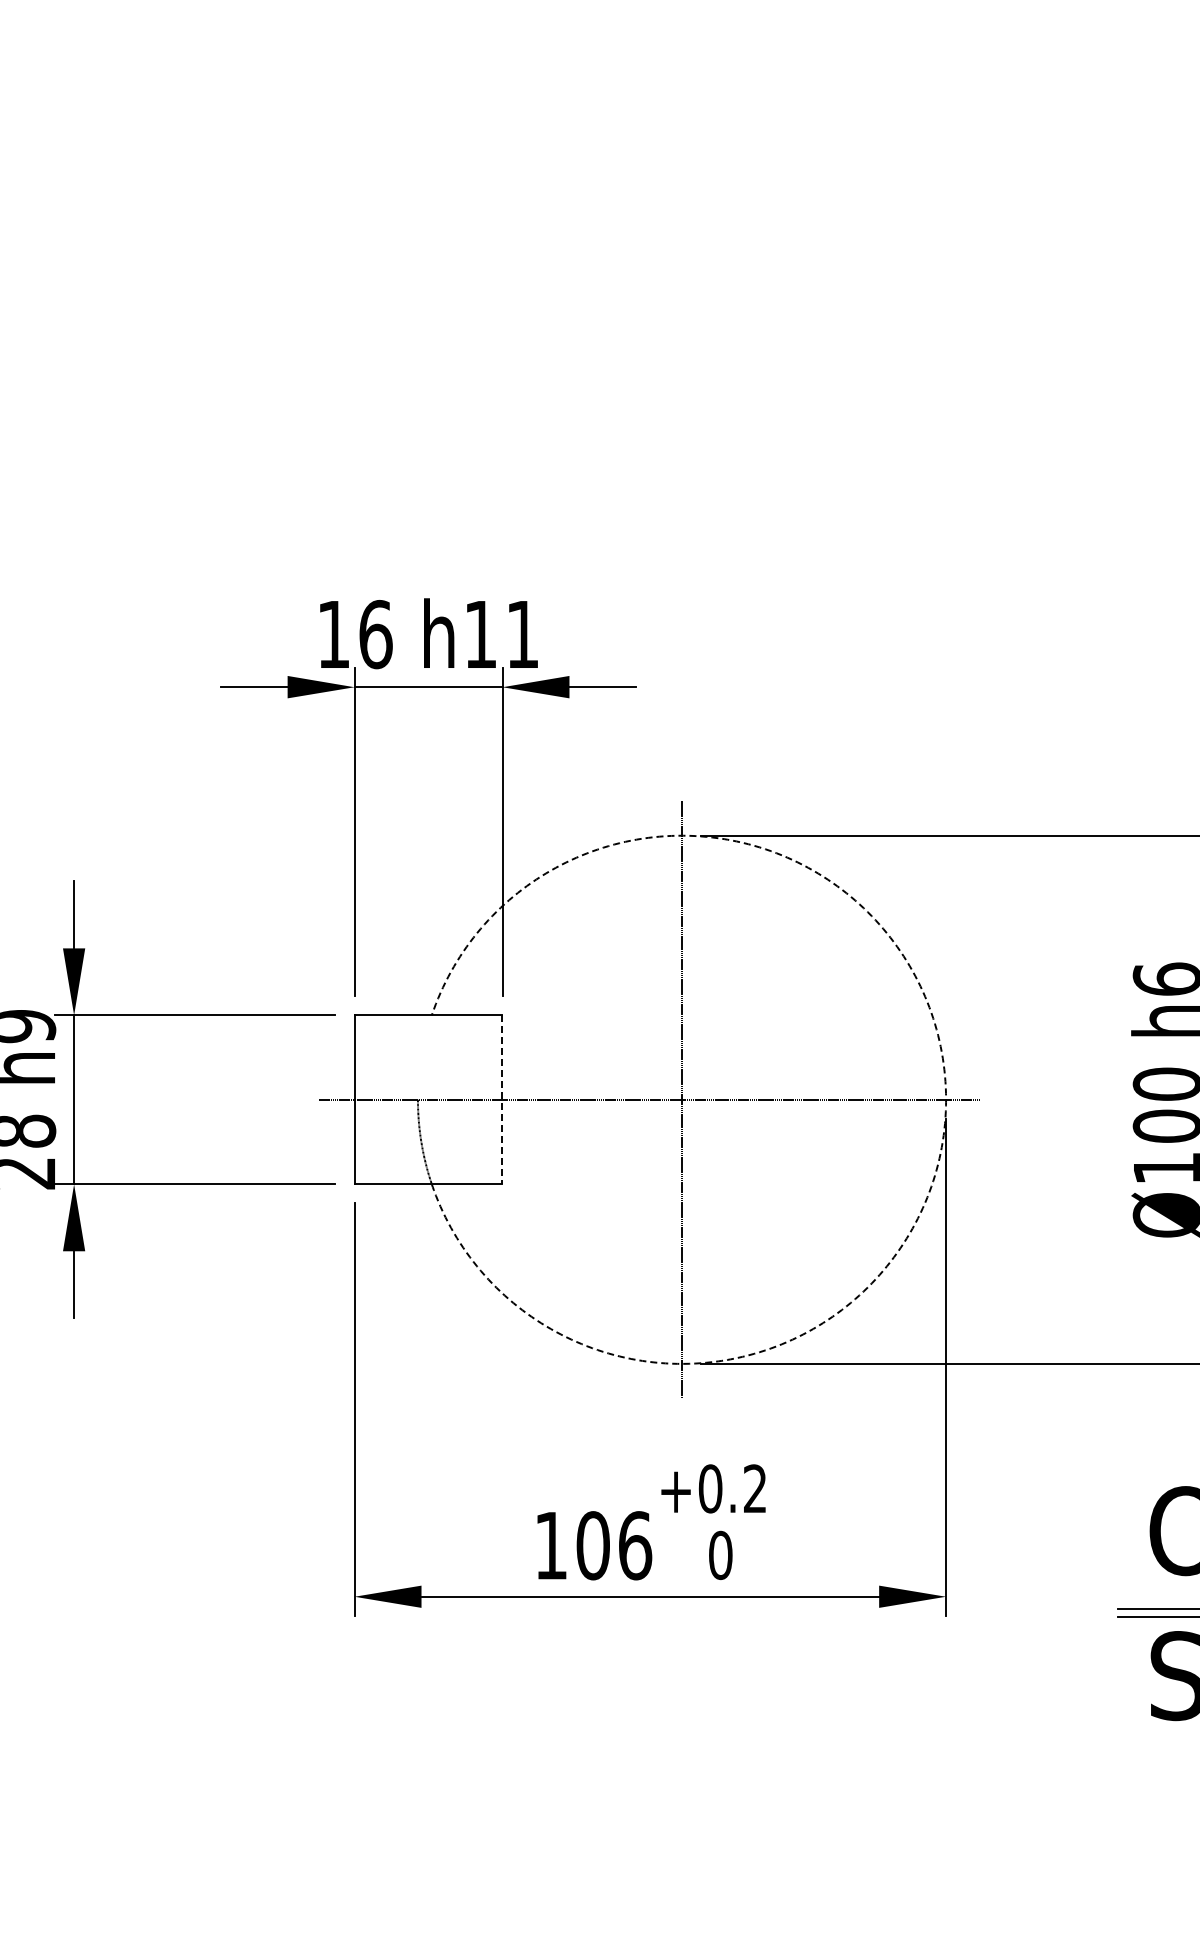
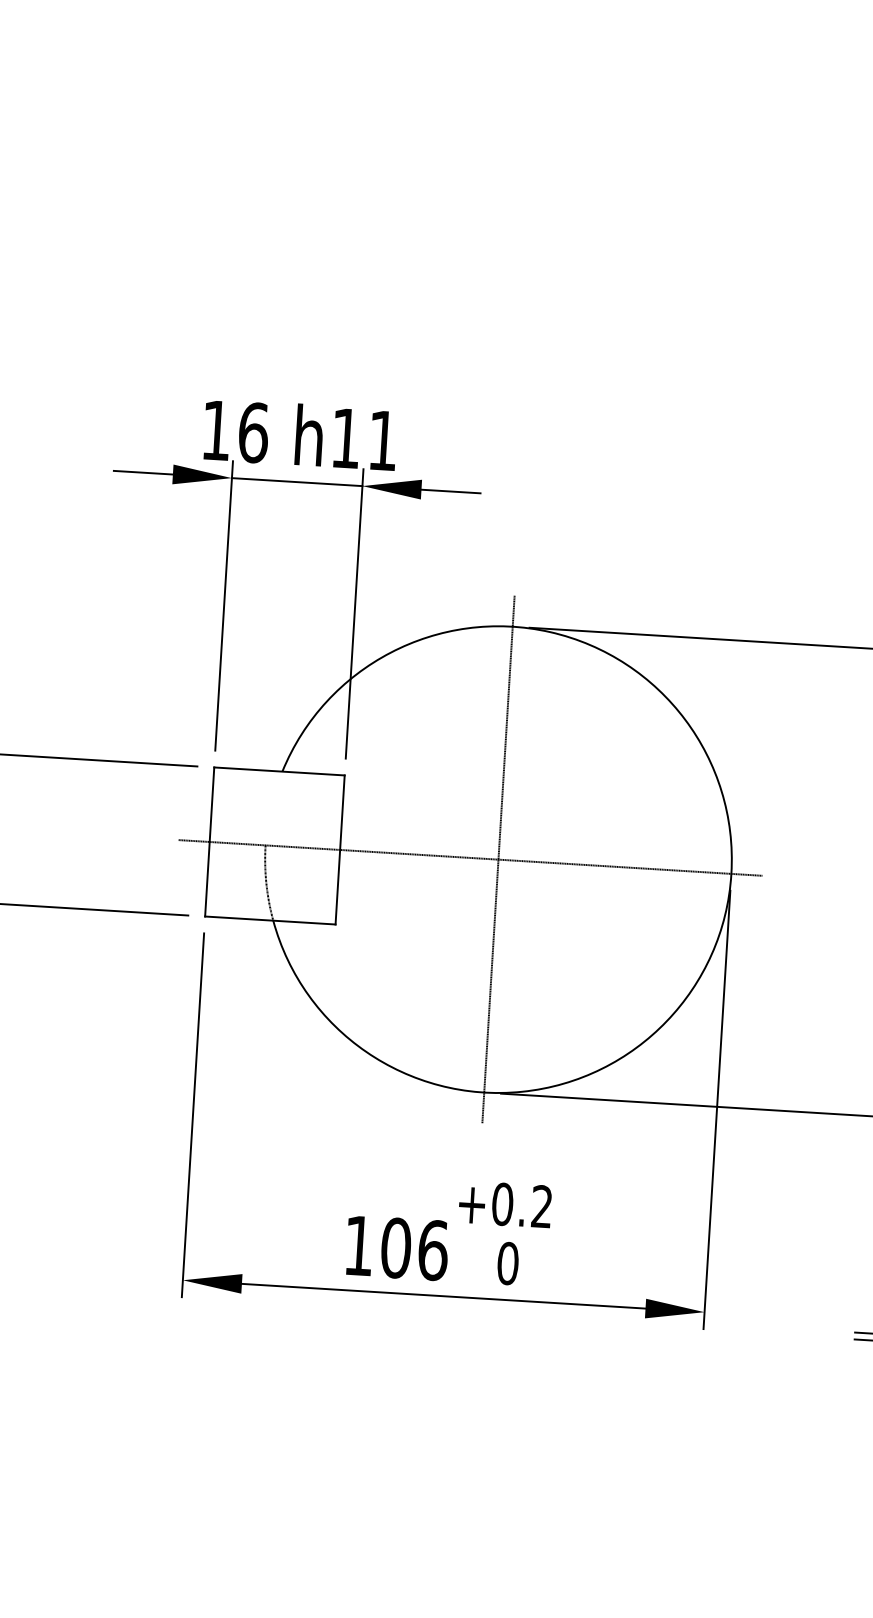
line: (502, 1099) -> (340, 849), dashed -> solid
arc: (946, 1099) -> (731, 873), dashed -> solid

